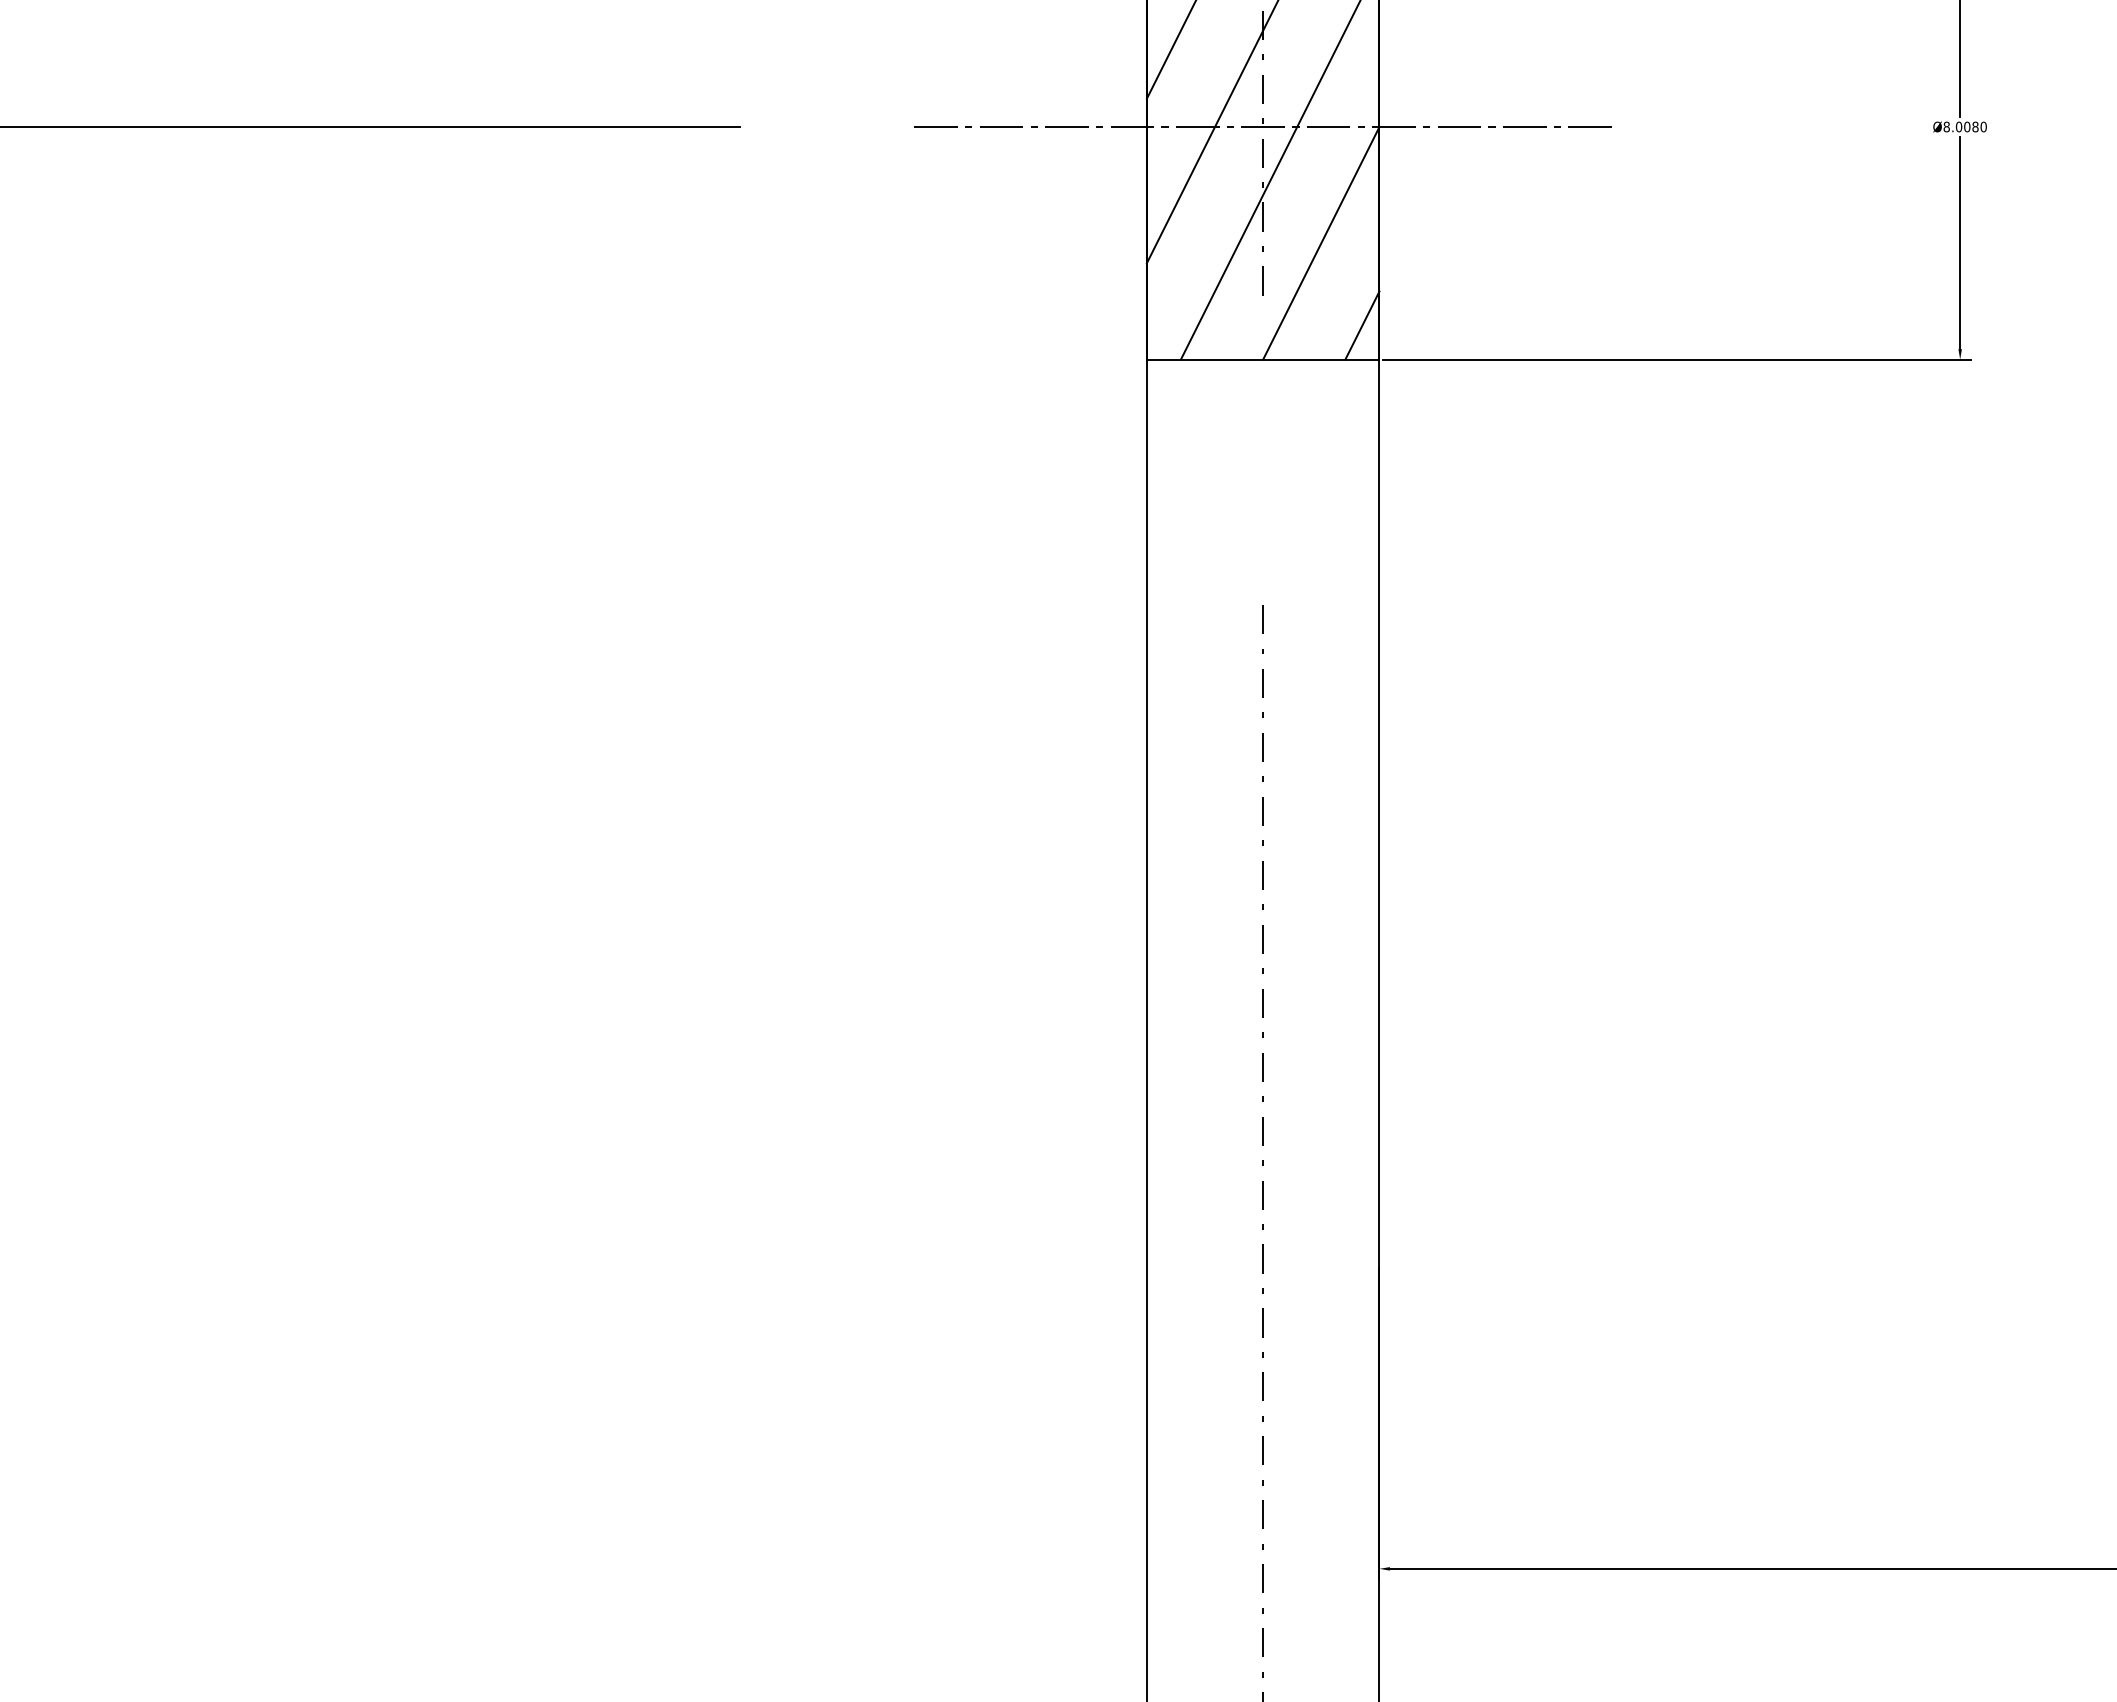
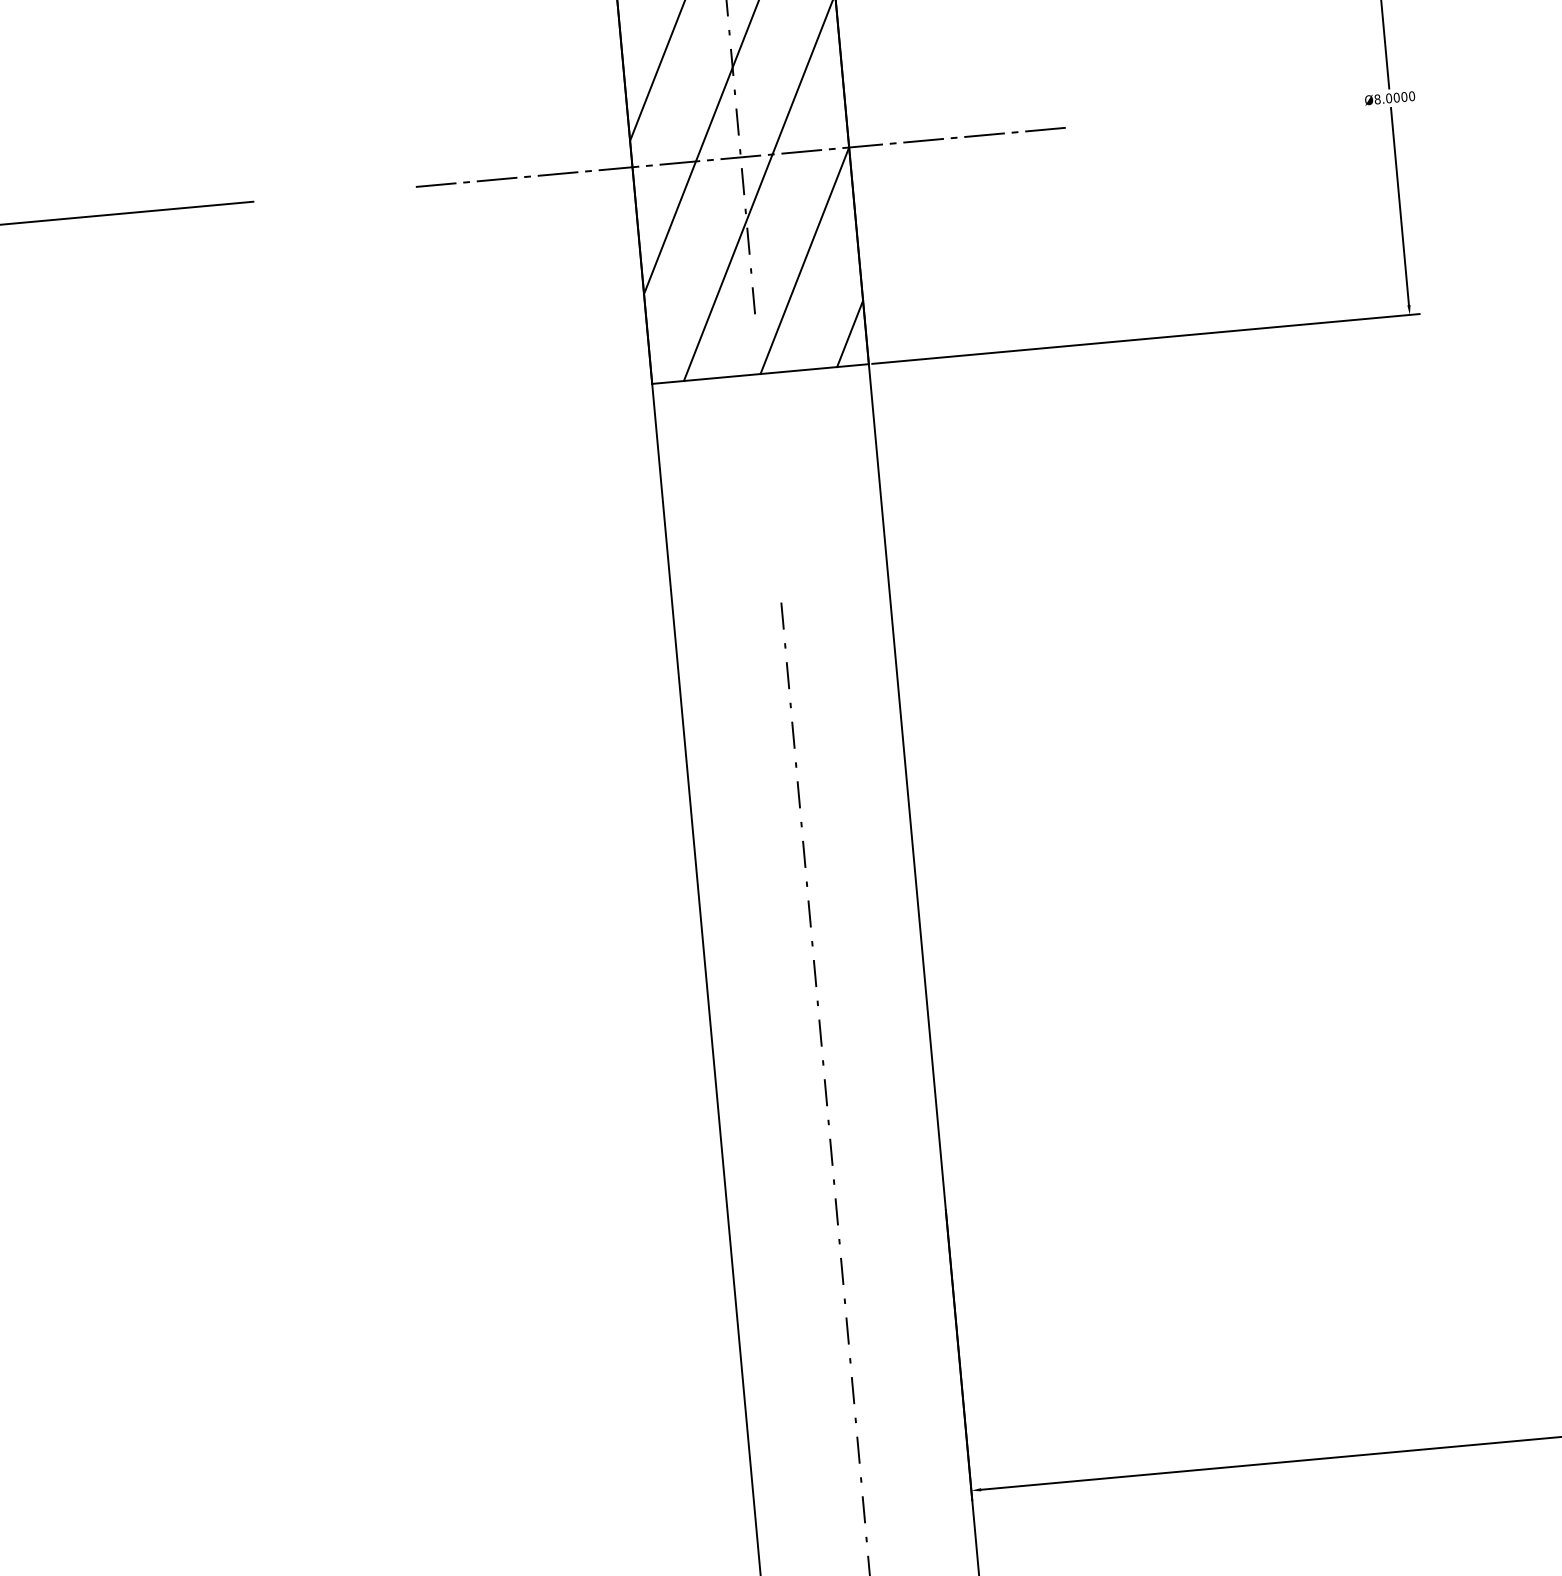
text: (1975, 127) -> (1404, 97), Ø8.0080 -> Ø8.0000

